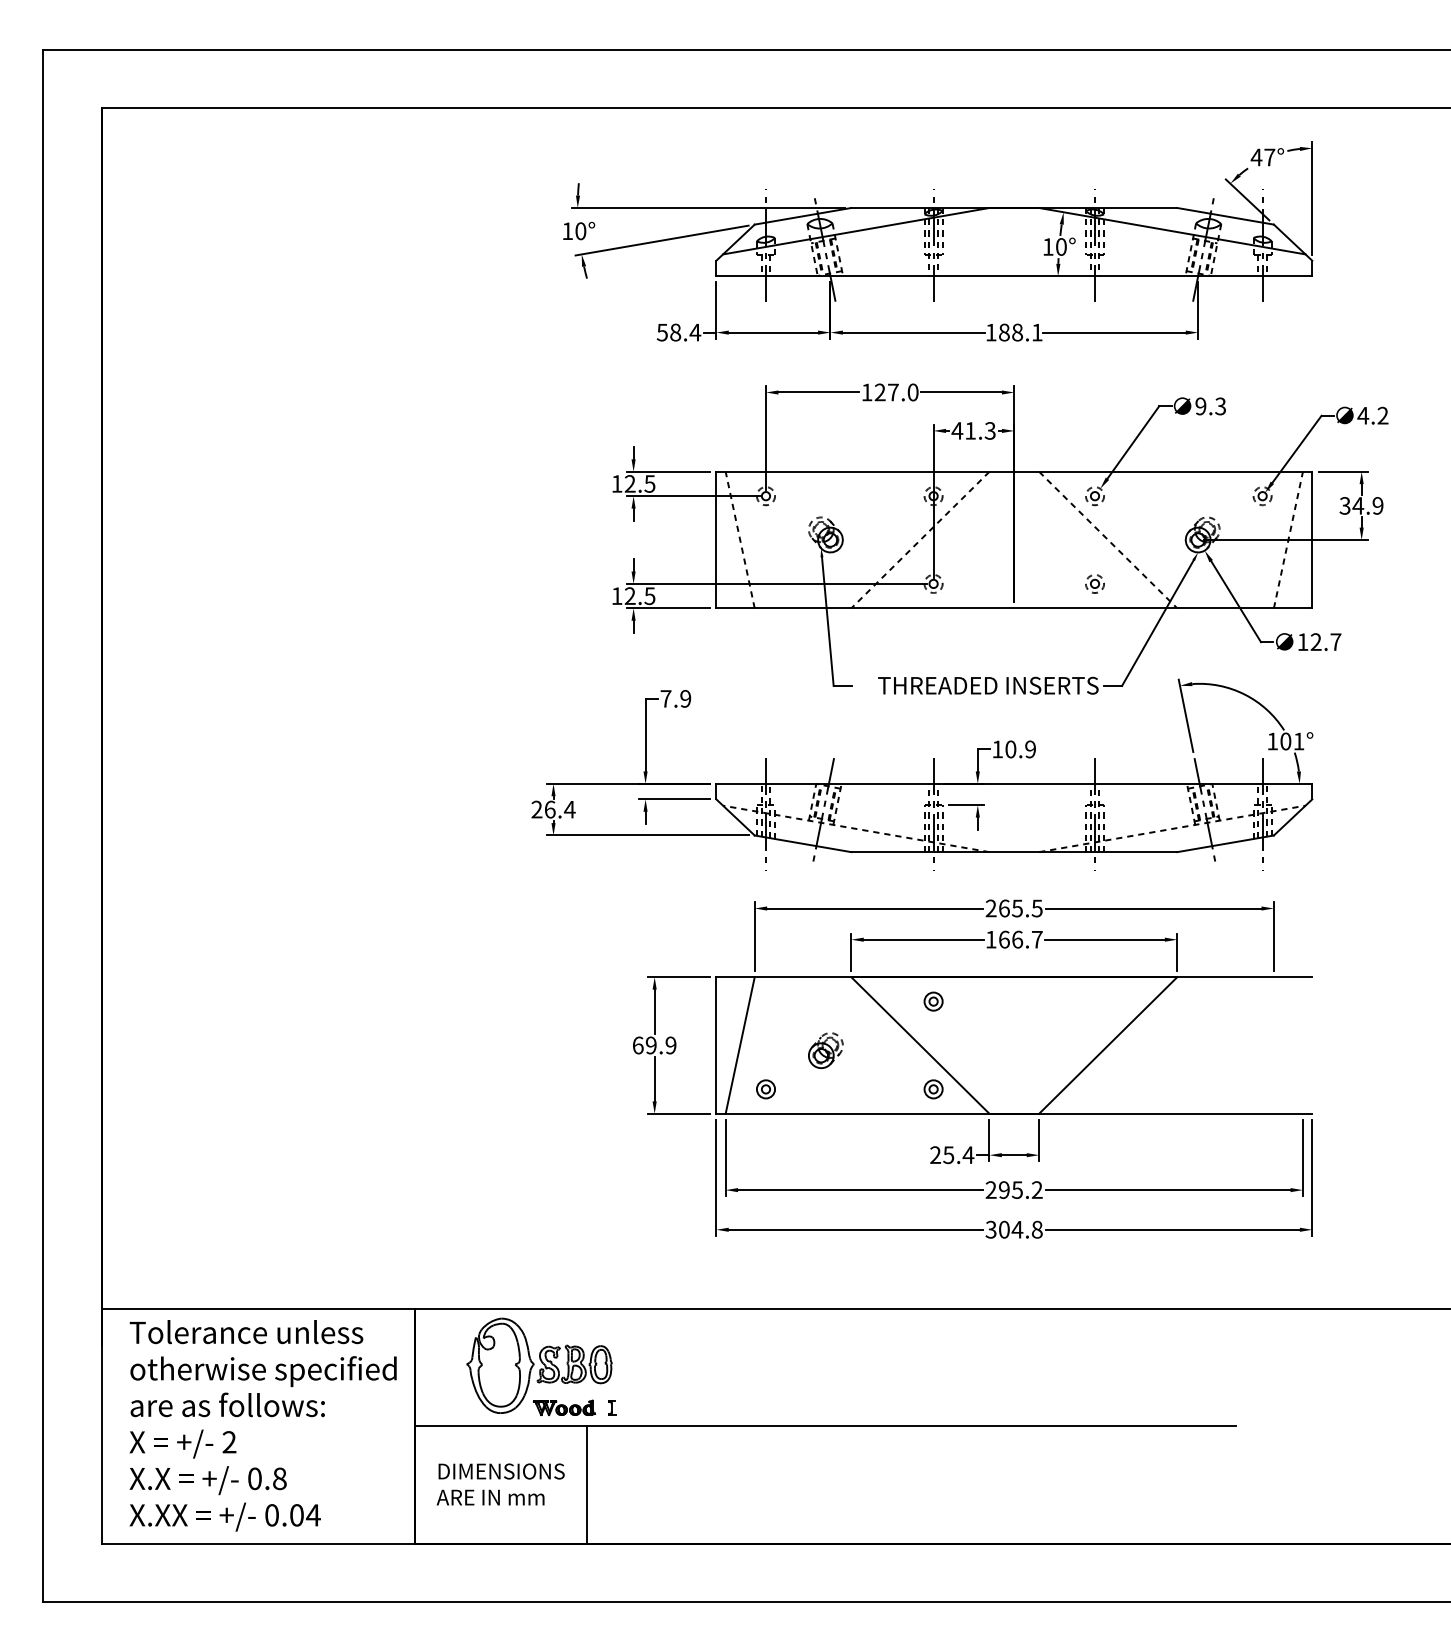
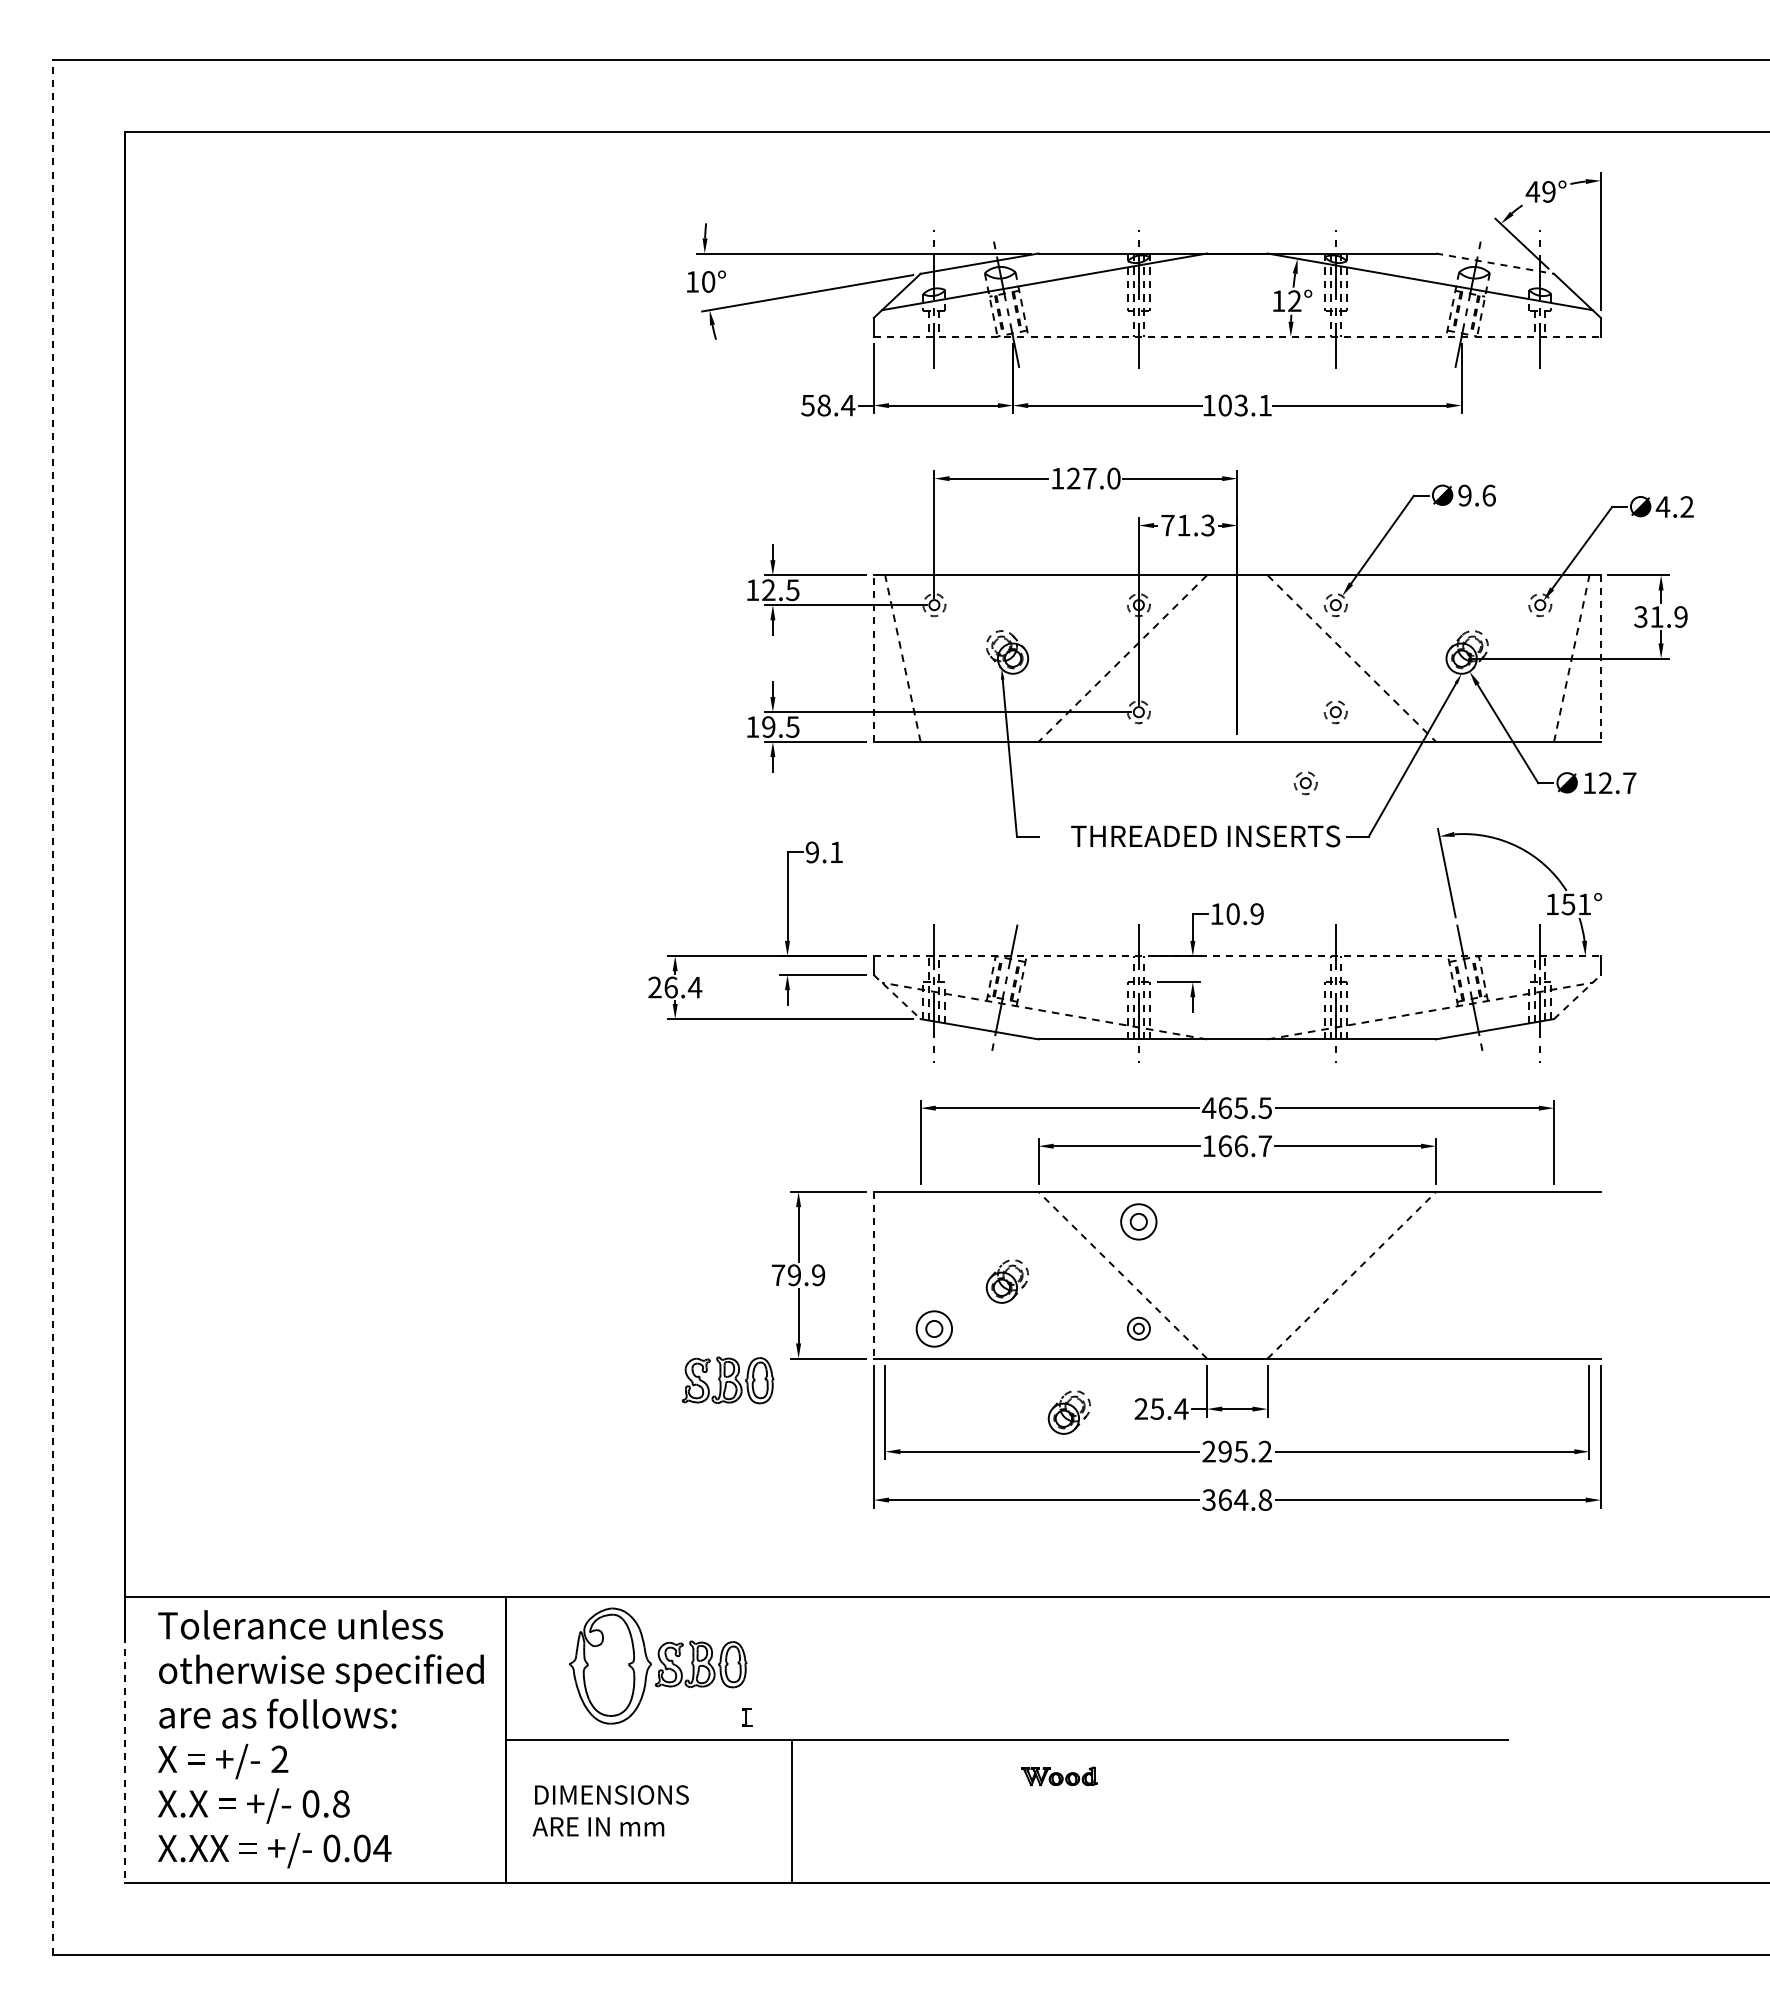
text: (1269, 157) -> (1548, 191), 47° -> 49°
line: (1225, 216) -> (1495, 263), solid -> dashed
text: (1061, 247) -> (1294, 301), 10° -> 12°
line: (1014, 275) -> (1237, 336), solid -> dashed
text: (1010, 332) -> (1232, 405), 188.1 -> 103.1
text: (1220, 406) -> (1488, 495), 9.3 -> 9.6
text: (957, 430) -> (1167, 525), 41.3 -> 71.3
text: (1357, 505) -> (1656, 616), 34.9 -> 31.9
line: (716, 539) -> (873, 658), solid -> dashed
line: (1311, 540) -> (1600, 659), solid -> dashed
text: (630, 595) -> (768, 726), 12.5 -> 19.5
part: (1070, 642) -> (1305, 783), added
text: (675, 698) -> (824, 852), 7.9 -> 9.1
text: (1285, 741) -> (1568, 904), 101° -> 151°
line: (1014, 784) -> (1237, 956), solid -> dashed
line: (1293, 816) -> (1577, 996), solid -> dashed
line: (735, 817) -> (897, 997), solid -> dashed
line: (43, 826) -> (52, 1007), solid -> dashed
text: (990, 907) -> (1208, 1107), 265.5 -> 465.5
part: (933, 1001) -> (1138, 1221), size x1.6
line: (739, 1044) -> (902, 1274), removed
line: (920, 1044) -> (1122, 1274), solid -> dashed
line: (1108, 1044) -> (1352, 1274), solid -> dashed
text: (638, 1045) -> (778, 1275), 69.9 -> 79.9
line: (716, 1045) -> (873, 1275), solid -> dashed
part: (766, 1089) -> (934, 1328), size x1.6
part: (597, 1131) -> (728, 1380), added
part: (876, 1157) -> (1069, 1412), added
text: (1003, 1229) -> (1224, 1499), 304.8 -> 364.8
part: (564, 1407) -> (1059, 1776), moved
line: (102, 1426) -> (124, 1740), solid -> dashed
line: (587, 1484) -> (792, 1810), moved

